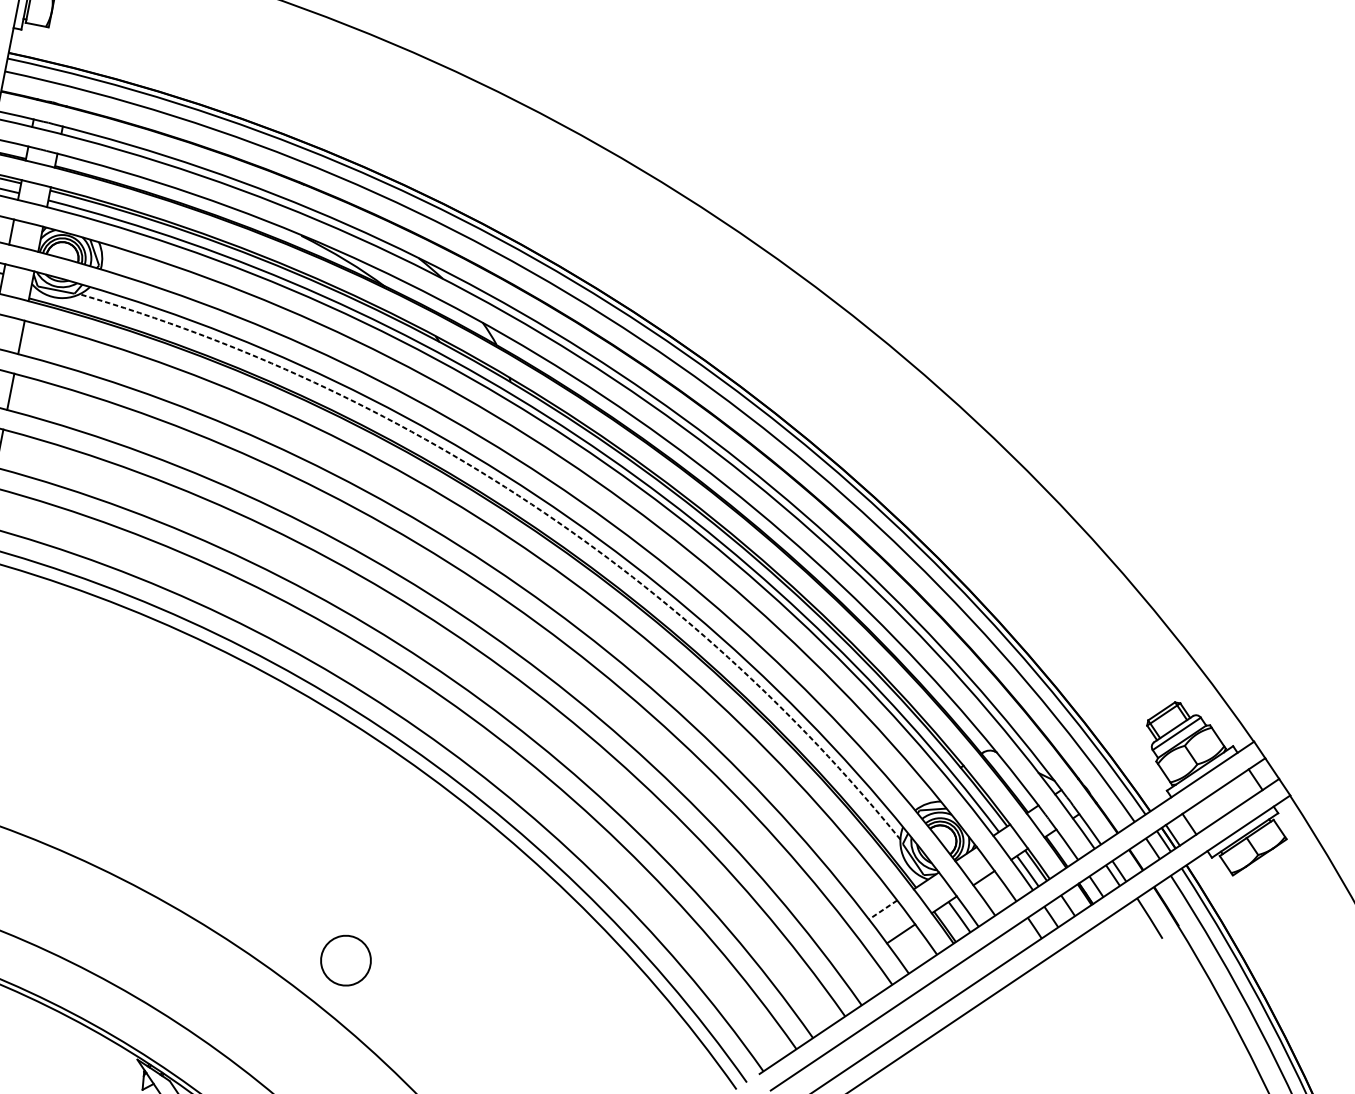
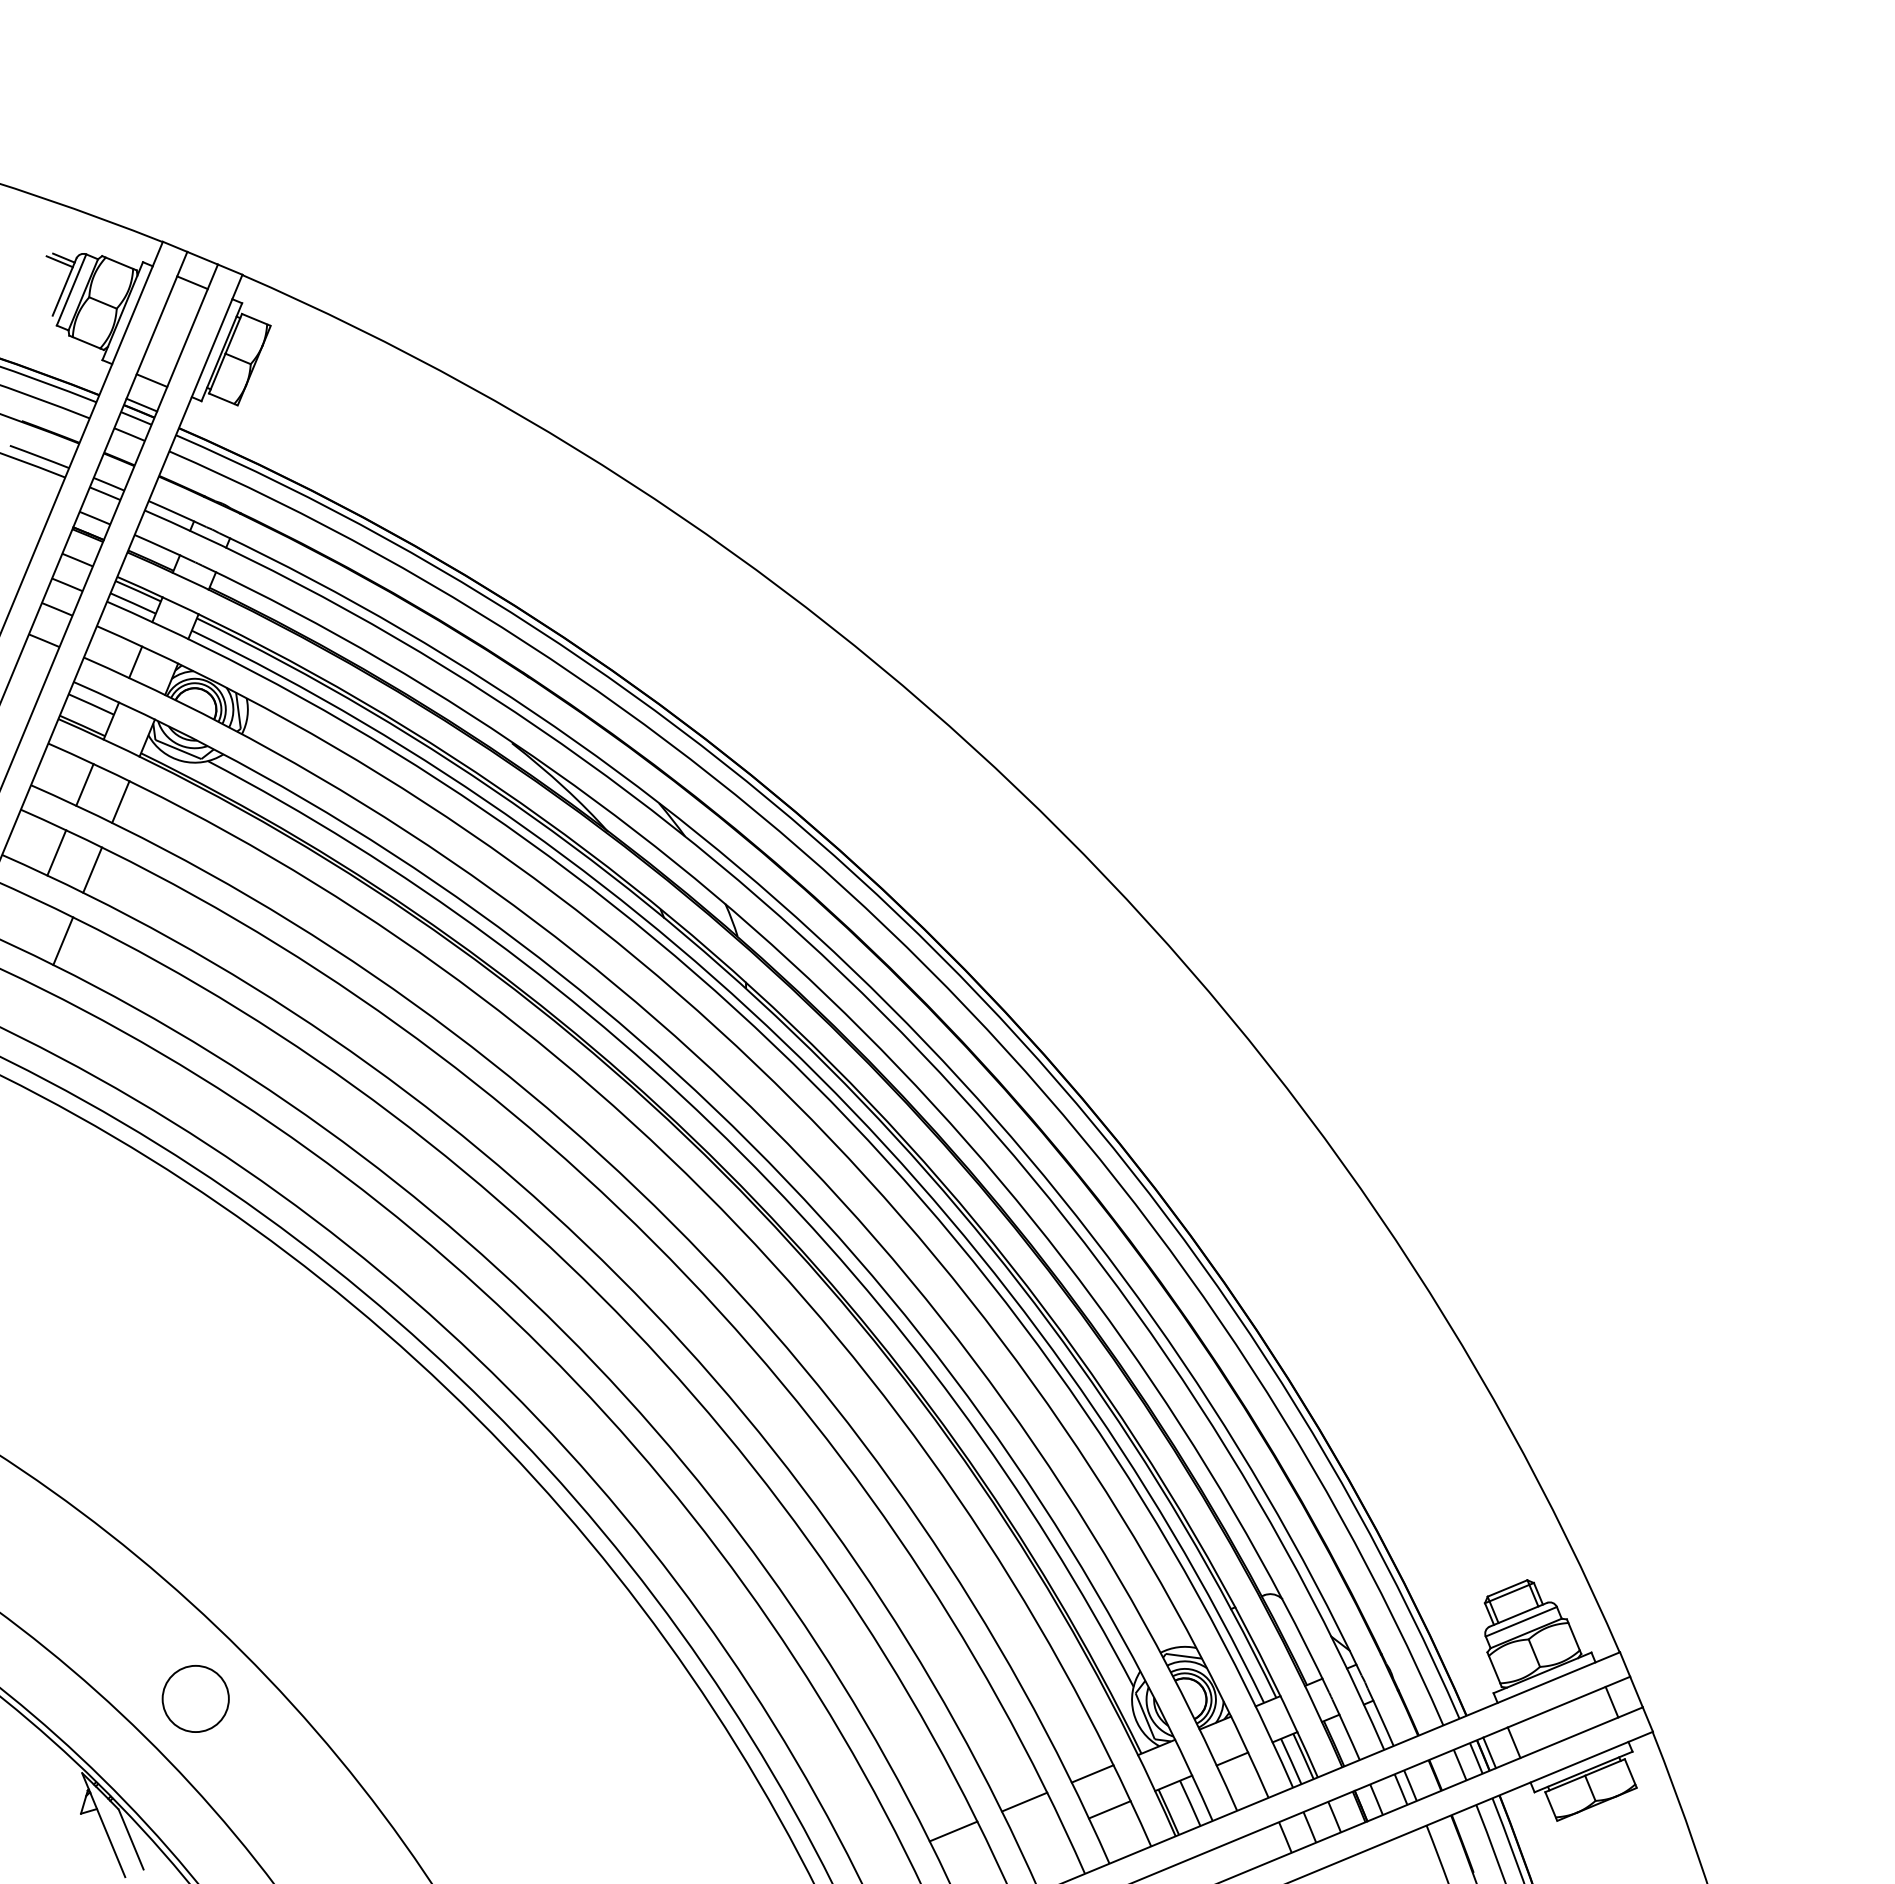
arc: (531, 504) -> (741, 1153), dashed -> solid
line: (882, 909) -> (1092, 1773), dashed -> solid
line: (836, 940) -> (1024, 1801), added
circle: (345, 960) -> (195, 1698), moved
line: (789, 973) -> (953, 1831), added

